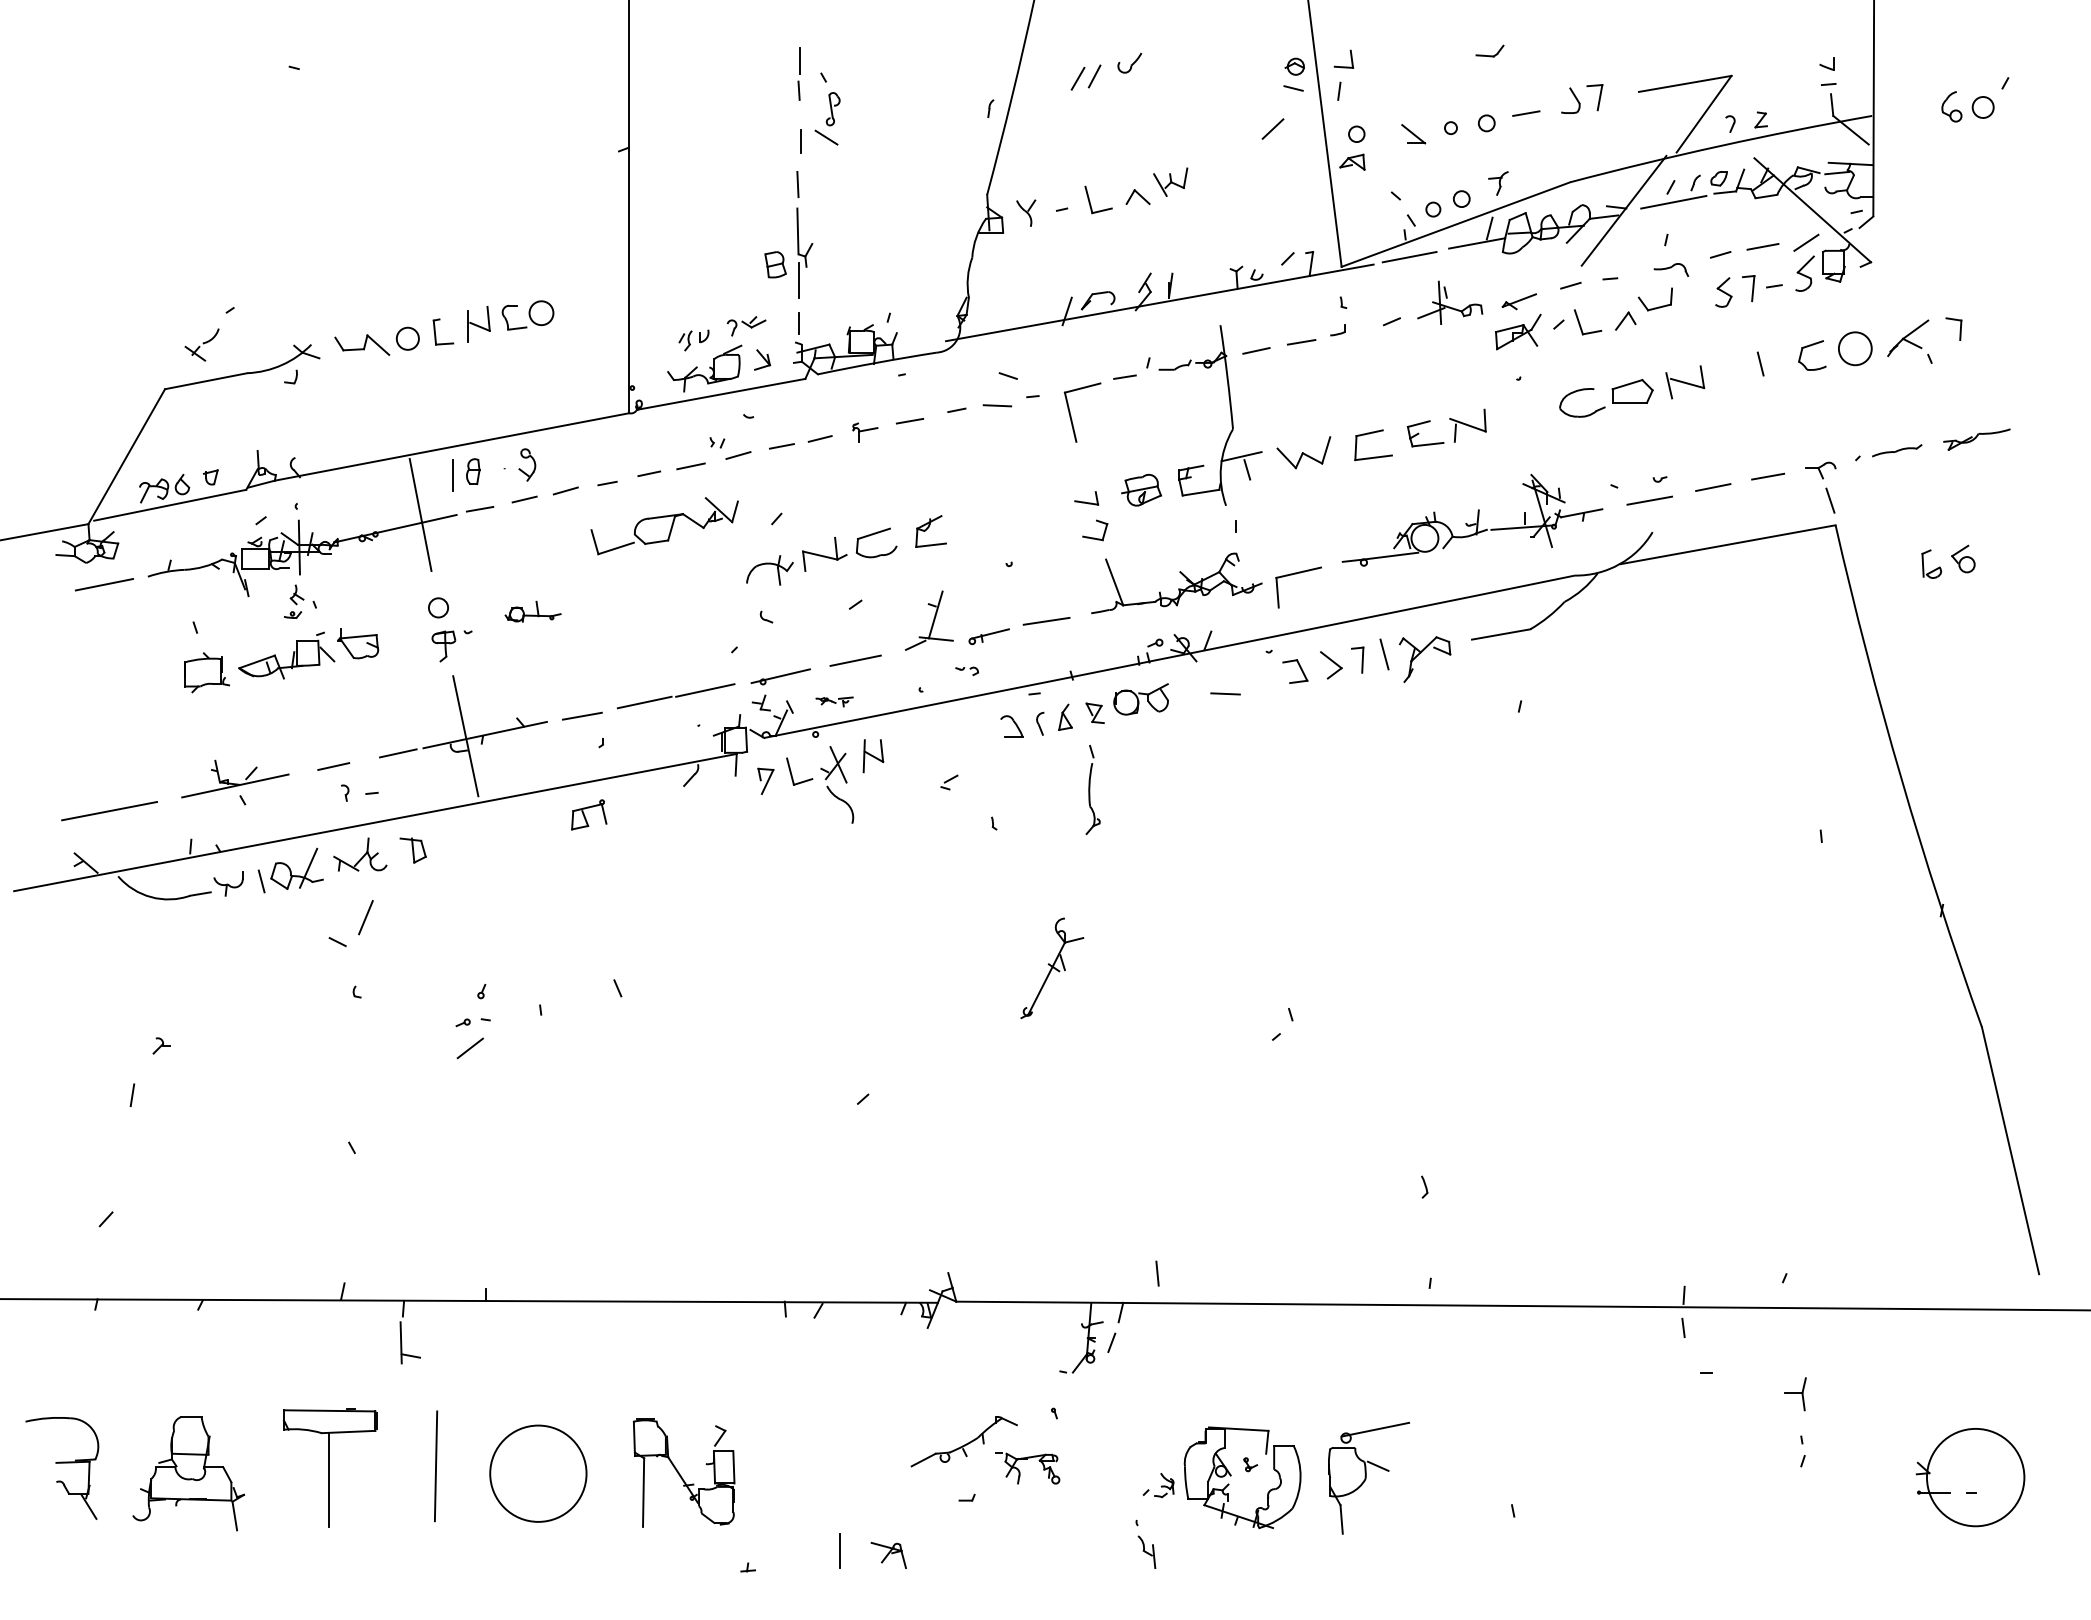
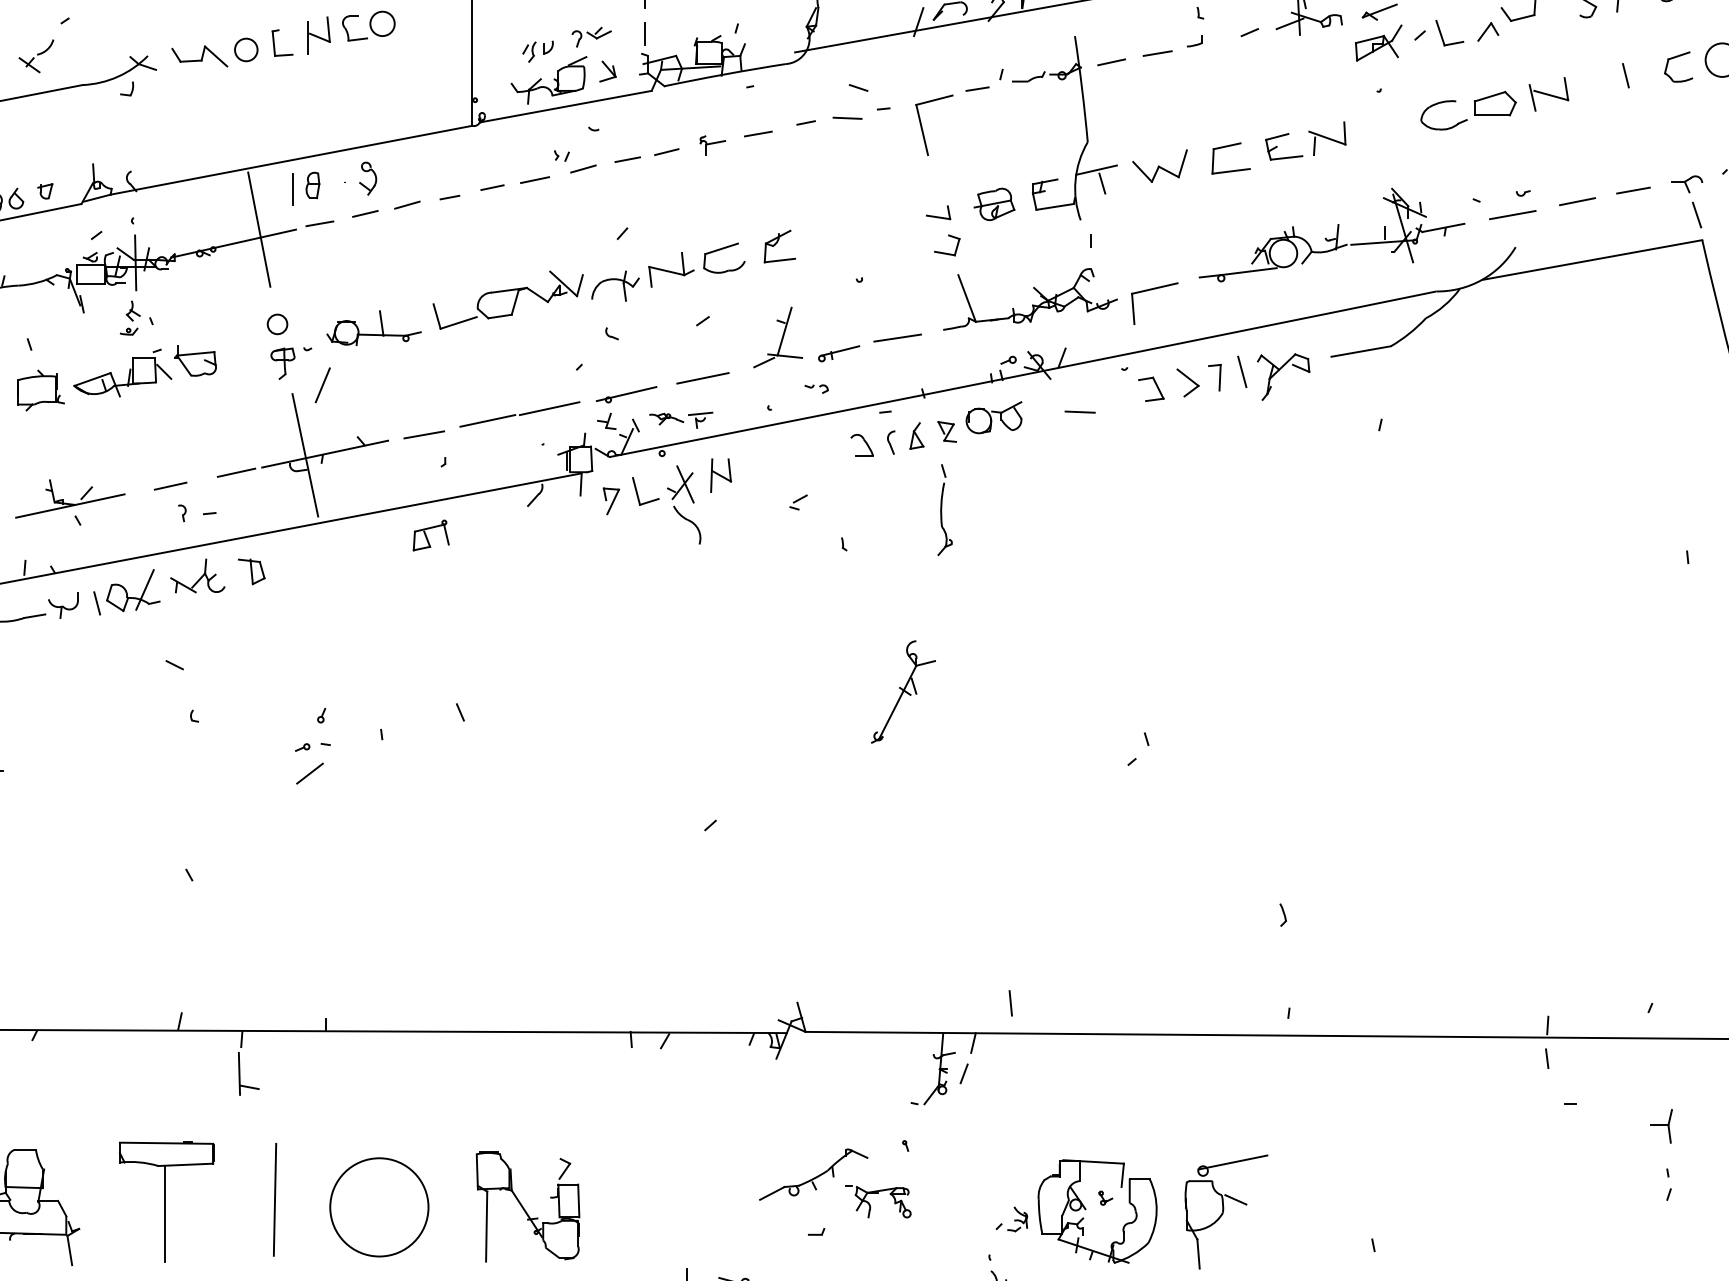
part: (664, 526) -> (507, 300), moved
part: (532, 611) -> (373, 328), size x1.67
part: (834, 701) -> (681, 419), size x1.67
line: (365, 917) -> (322, 385), moved

